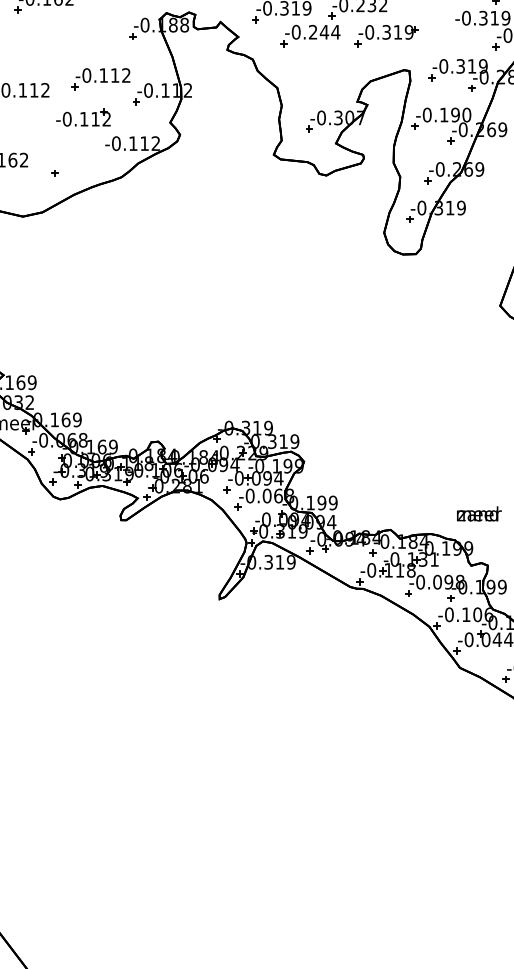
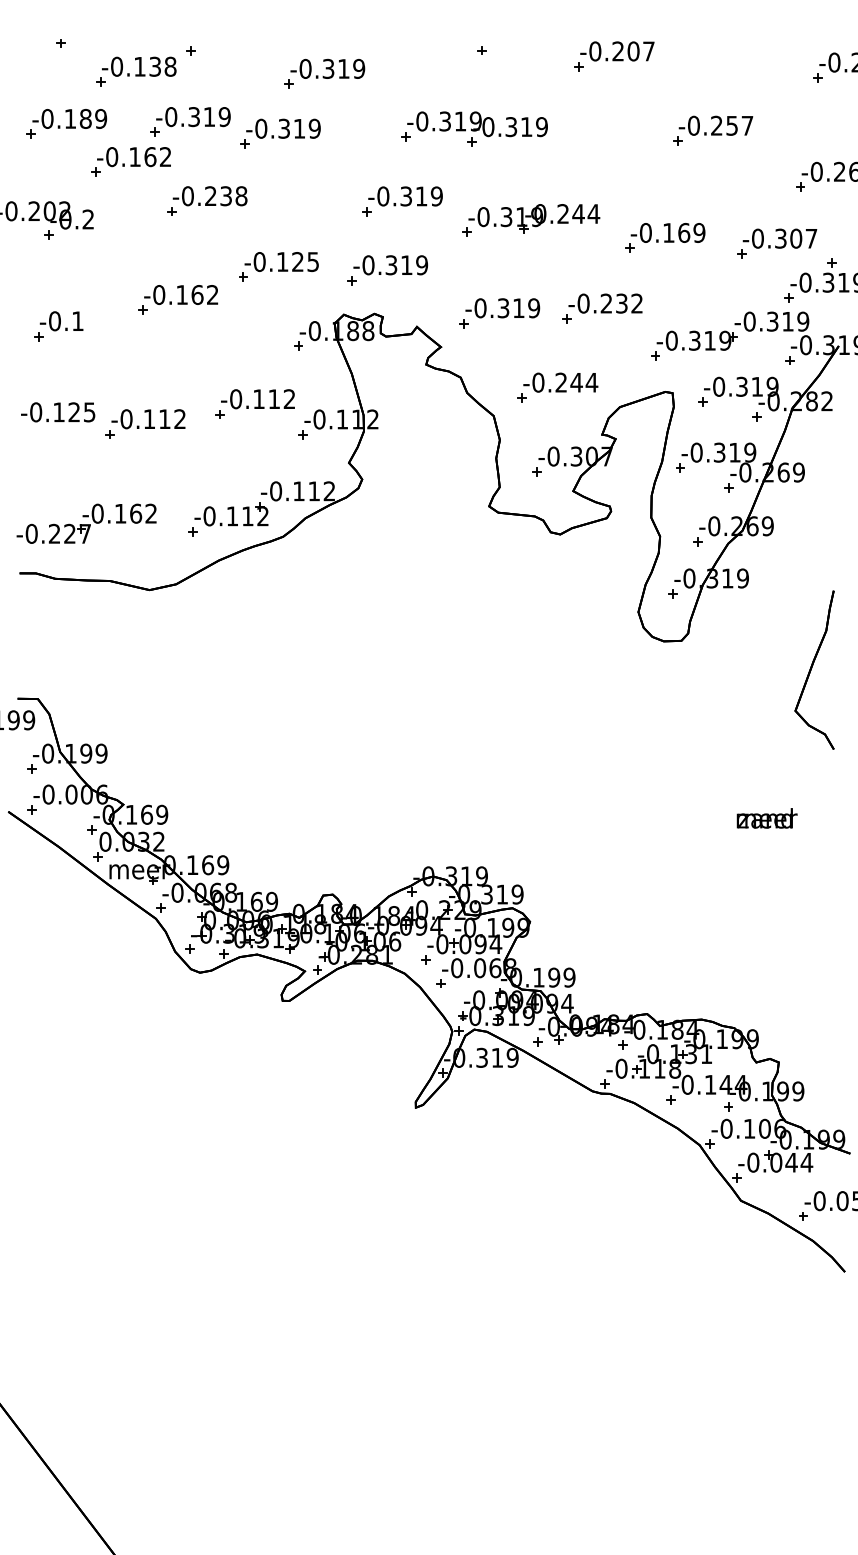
part: (310, 35) -> (557, 387), moved
part: (386, 35) -> (694, 345), moved
text: (455, 114) -> (734, 452), -0.190 -> -0.319
part: (83, 117) -> (231, 514), moved
text: (478, 513) -> (766, 818), moved
text: (448, 581) -> (725, 1084), -0.098 -> -0.144

